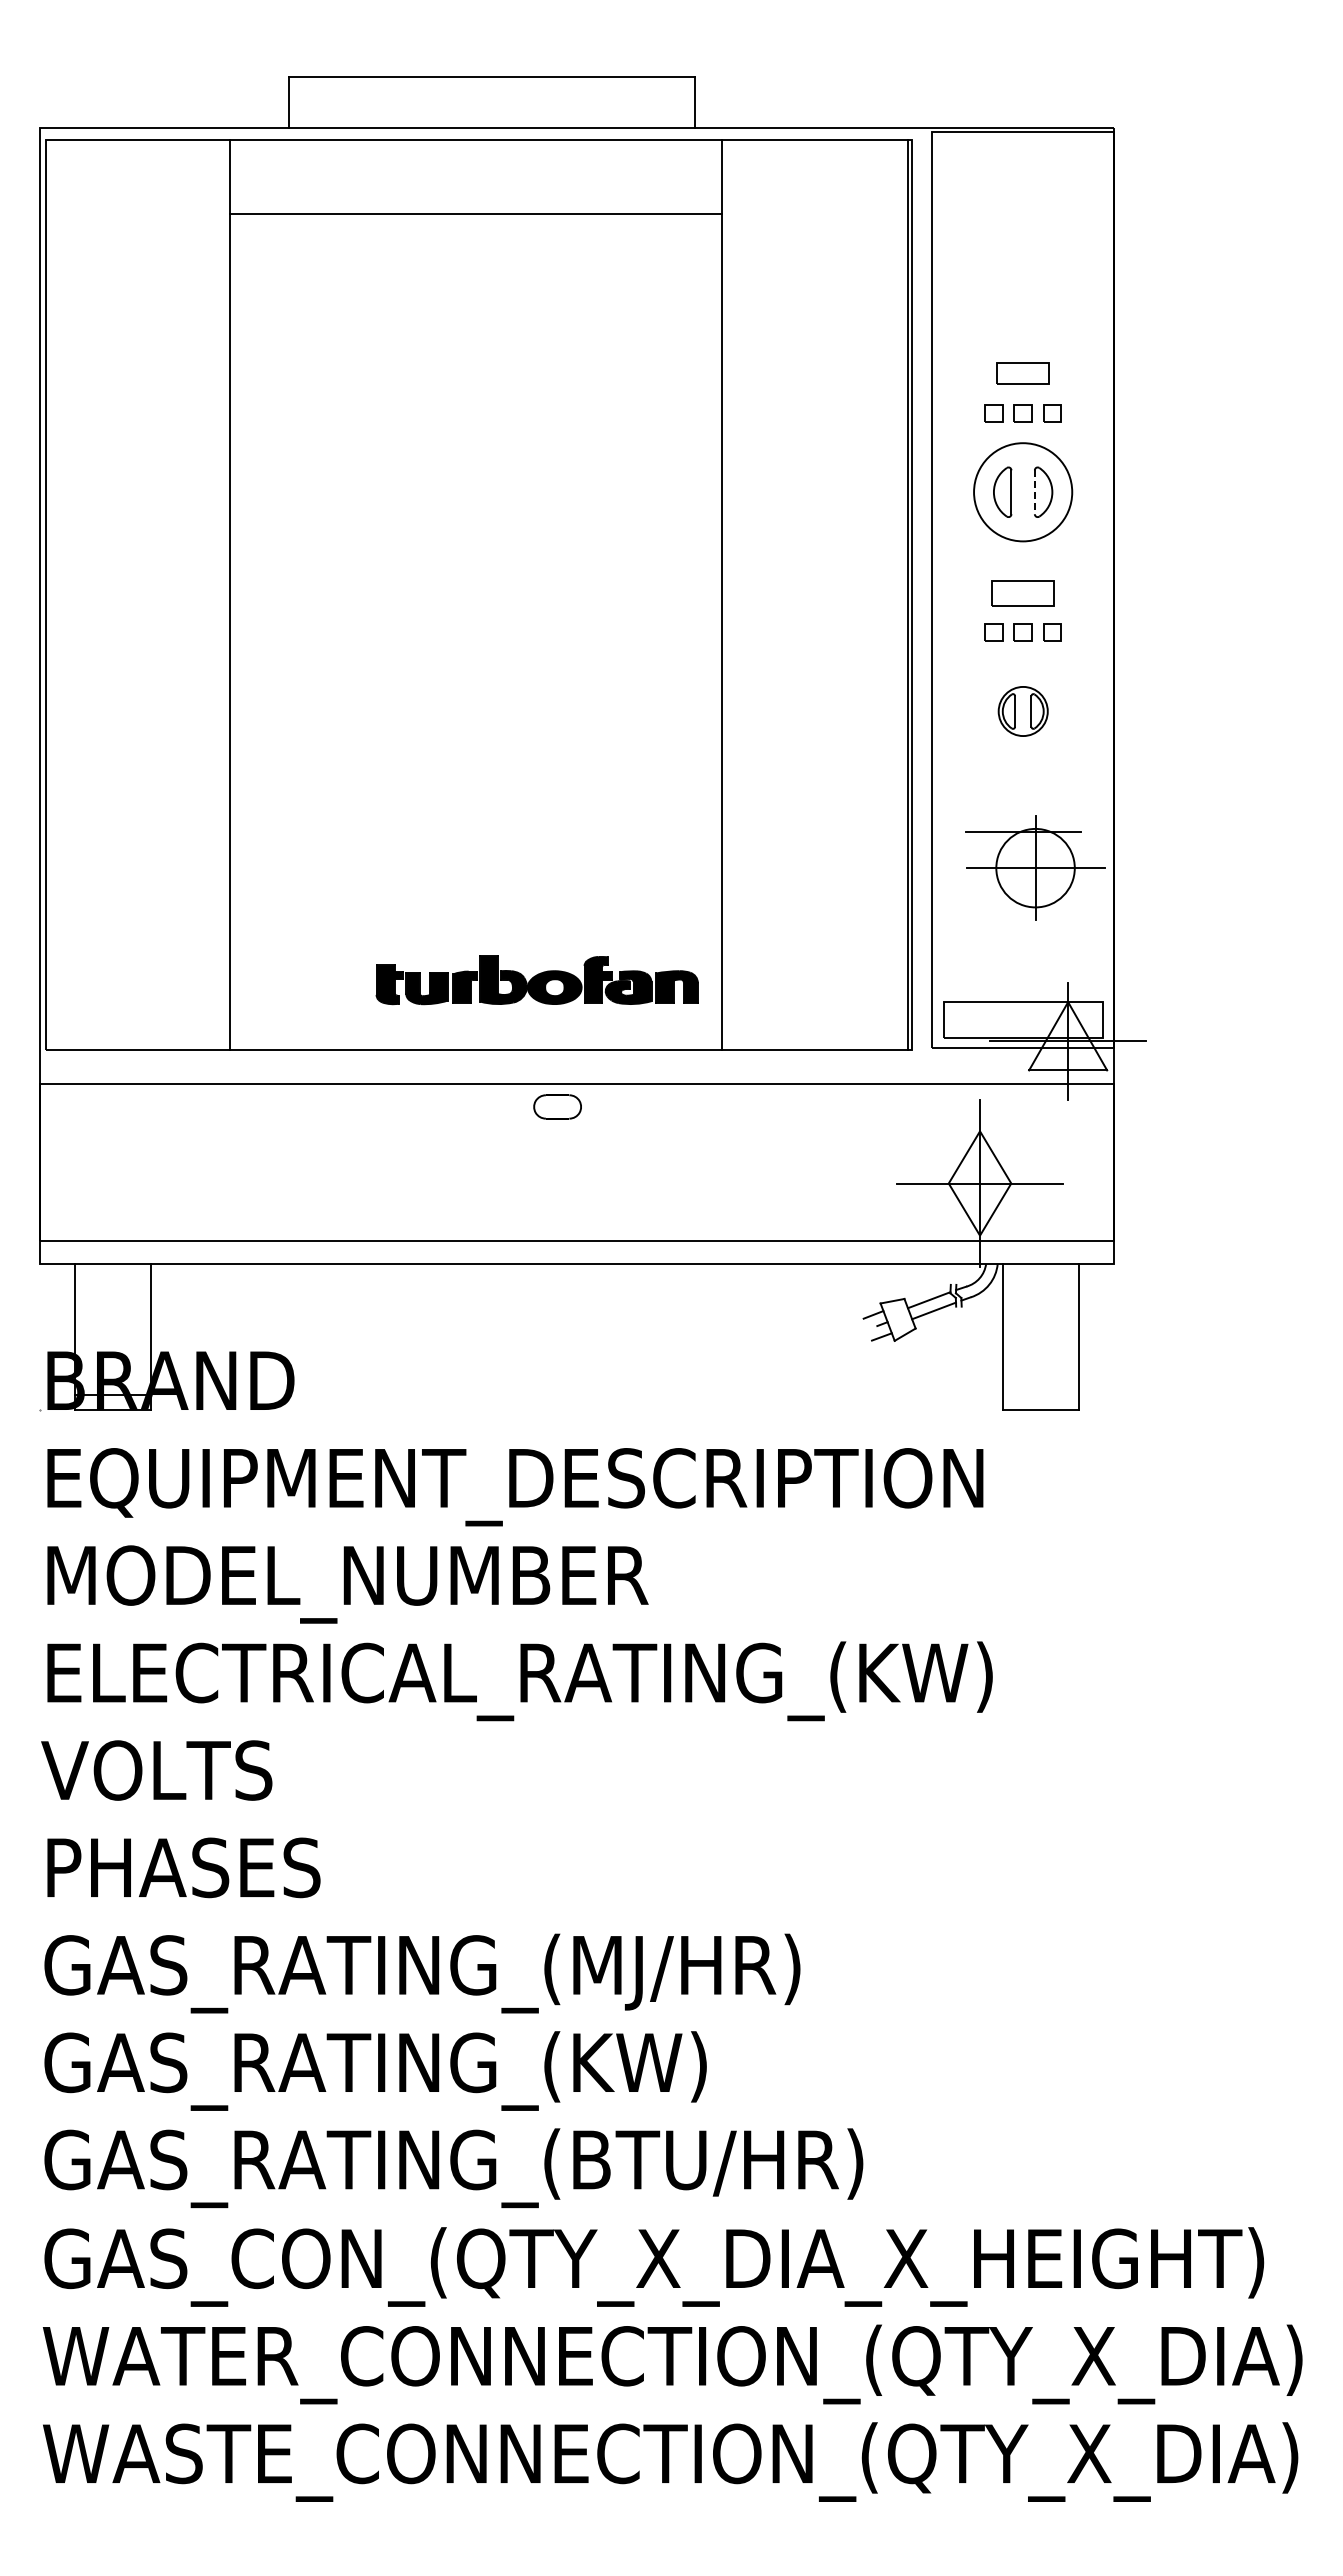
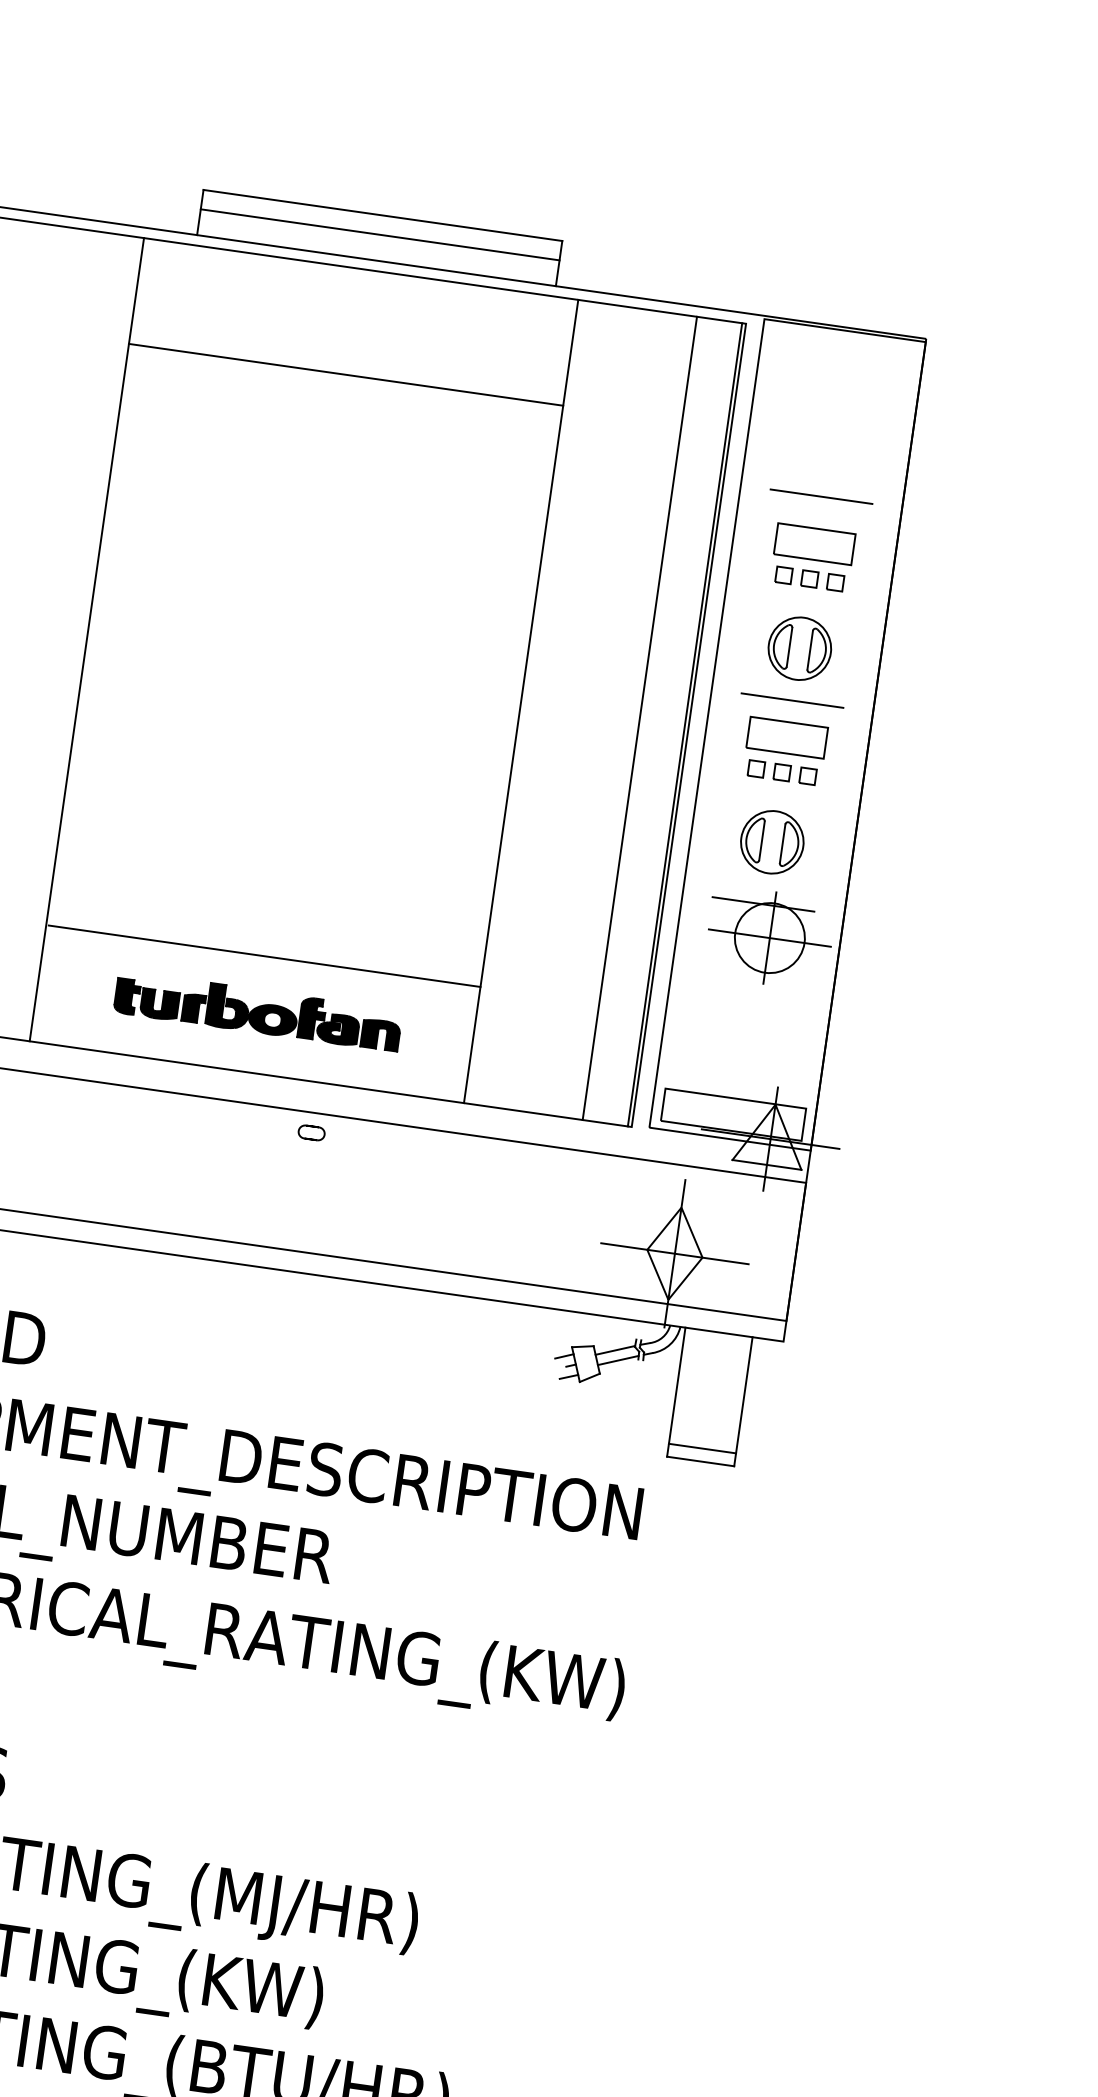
line: (491, 99) -> (379, 235), added
line: (476, 213) -> (346, 374), moved
line: (1022, 320) -> (820, 496), added
part: (1022, 373) -> (814, 543), size x1.67
circle: (1023, 492) -> (800, 648), size x0.71
line: (1034, 492) -> (809, 650), dashed -> solid
line: (1022, 551) -> (791, 700), added
part: (1022, 593) -> (786, 738), size x1.43
line: (856, 594) -> (639, 718), added
part: (1023, 711) -> (772, 842), size x1.43
part: (1035, 867) -> (769, 937), moved
line: (477, 918) -> (264, 956), added
part: (536, 980) -> (257, 1011), moved
part: (557, 1106) -> (311, 1132), size x0.62
line: (1041, 1395) -> (702, 1448), added

